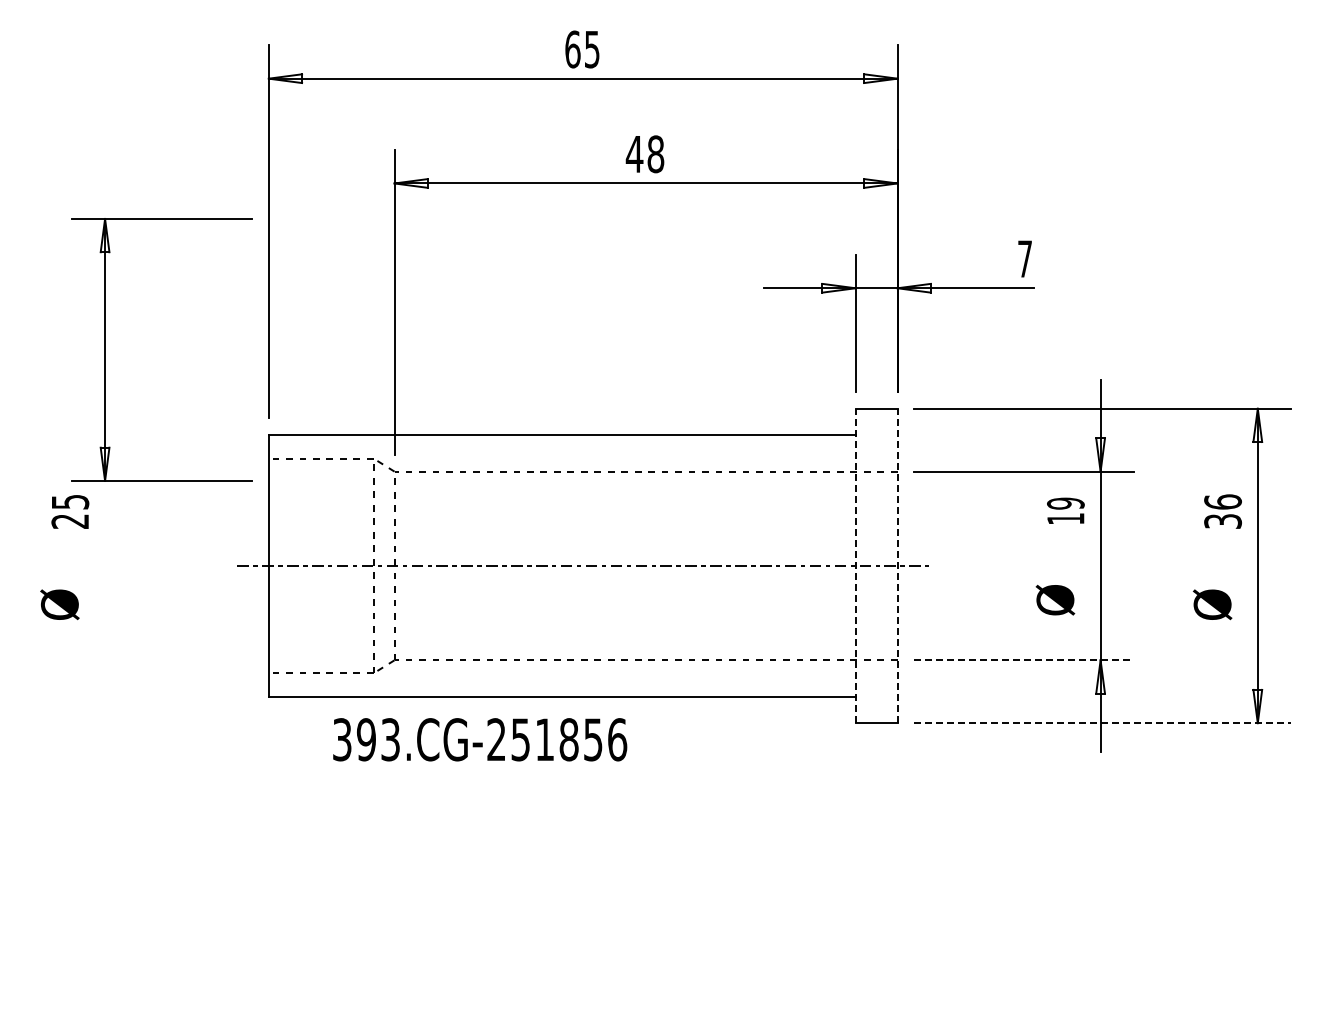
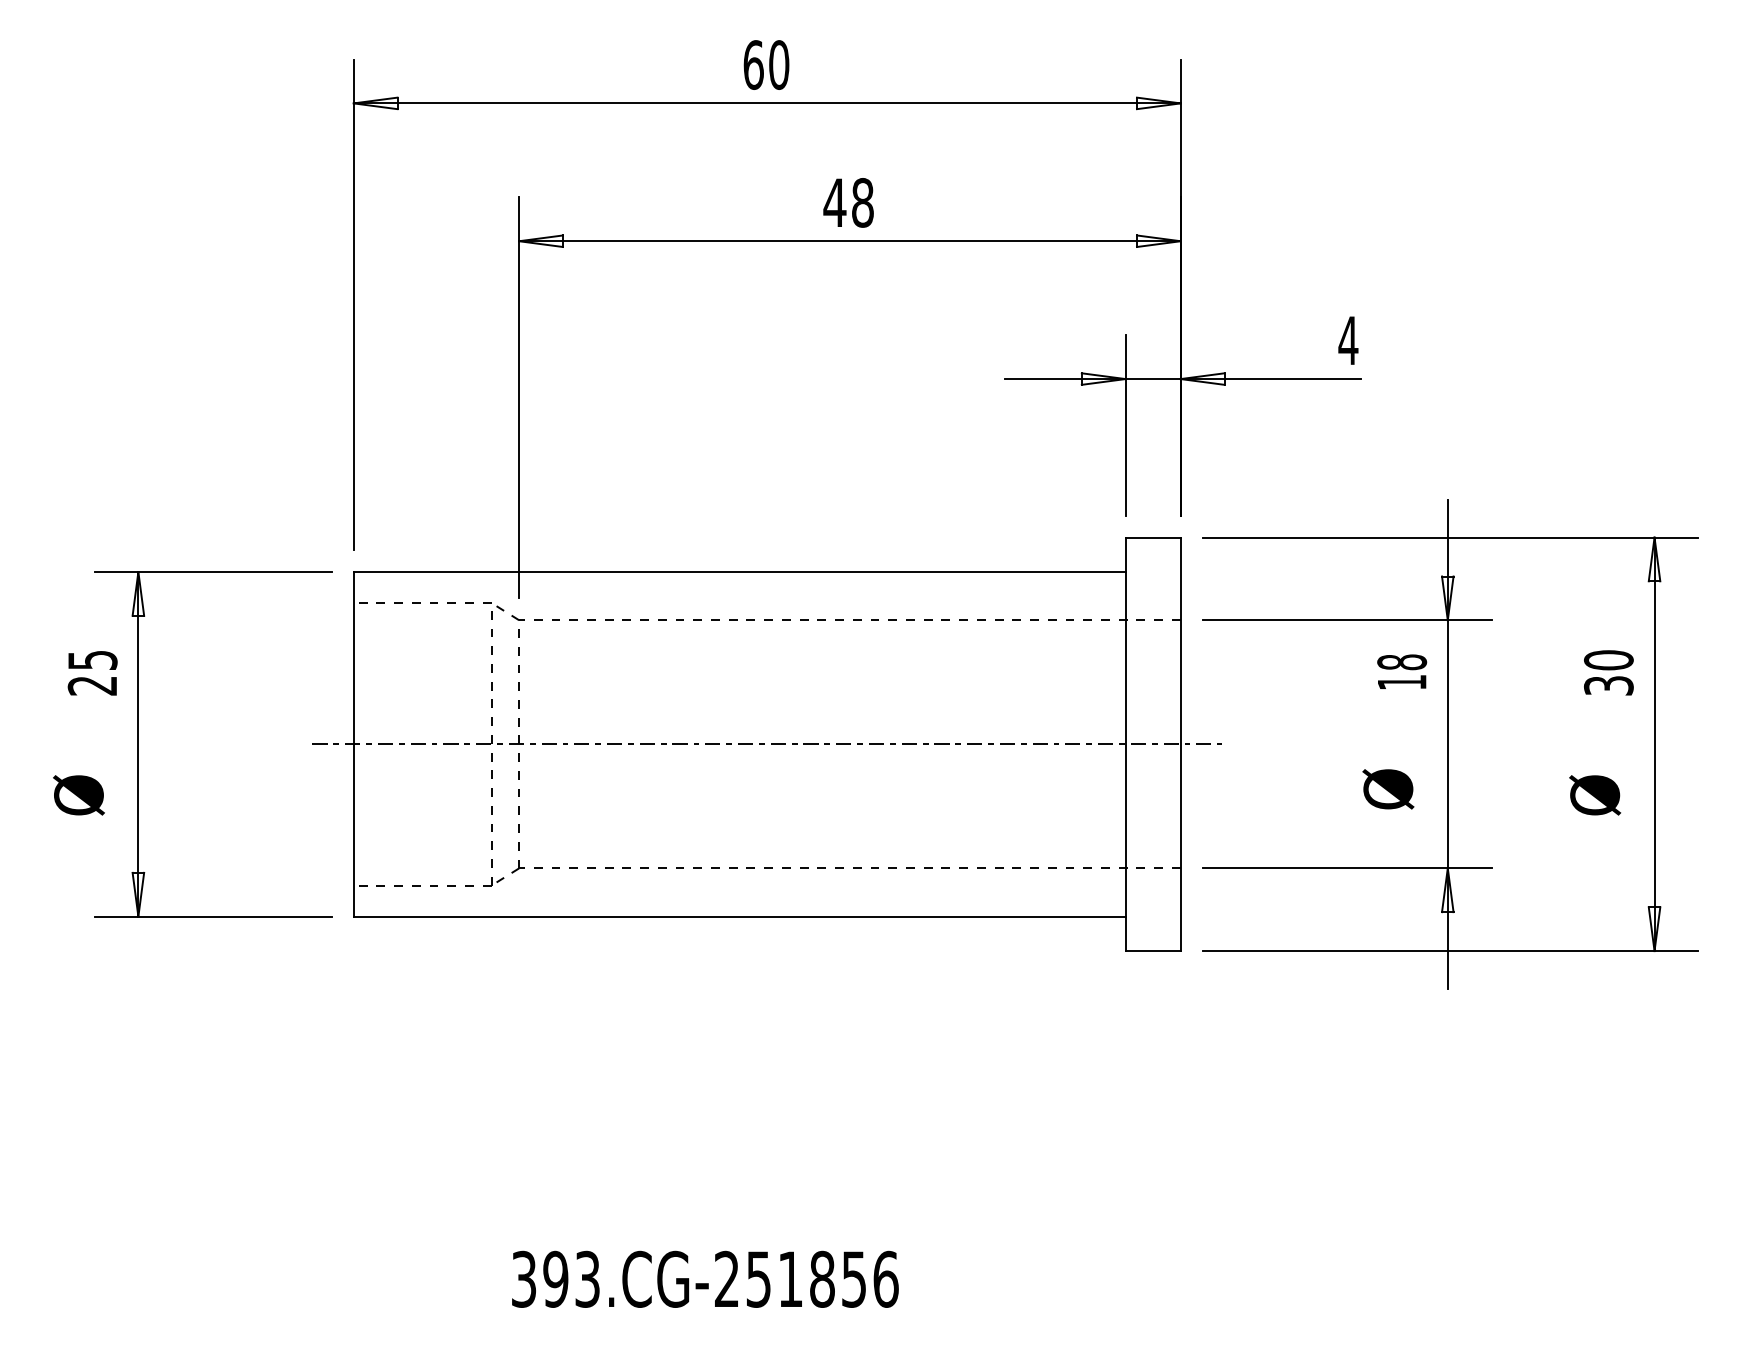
text: (591, 49) -> (778, 65), 65 -> 60
text: (1024, 258) -> (1347, 339), 7 -> 4
part: (105, 349) -> (138, 743), moved
text: (1222, 501) -> (1608, 659), 36 -> 30
text: (1065, 503) -> (1401, 662), 19 -> 18
line: (855, 565) -> (1125, 743), dashed -> solid
line: (897, 565) -> (1180, 743), dashed -> solid
line: (1024, 660) -> (1347, 868), dashed -> solid
line: (1103, 723) -> (1451, 951), dashed -> solid
text: (480, 739) -> (705, 1279), moved

